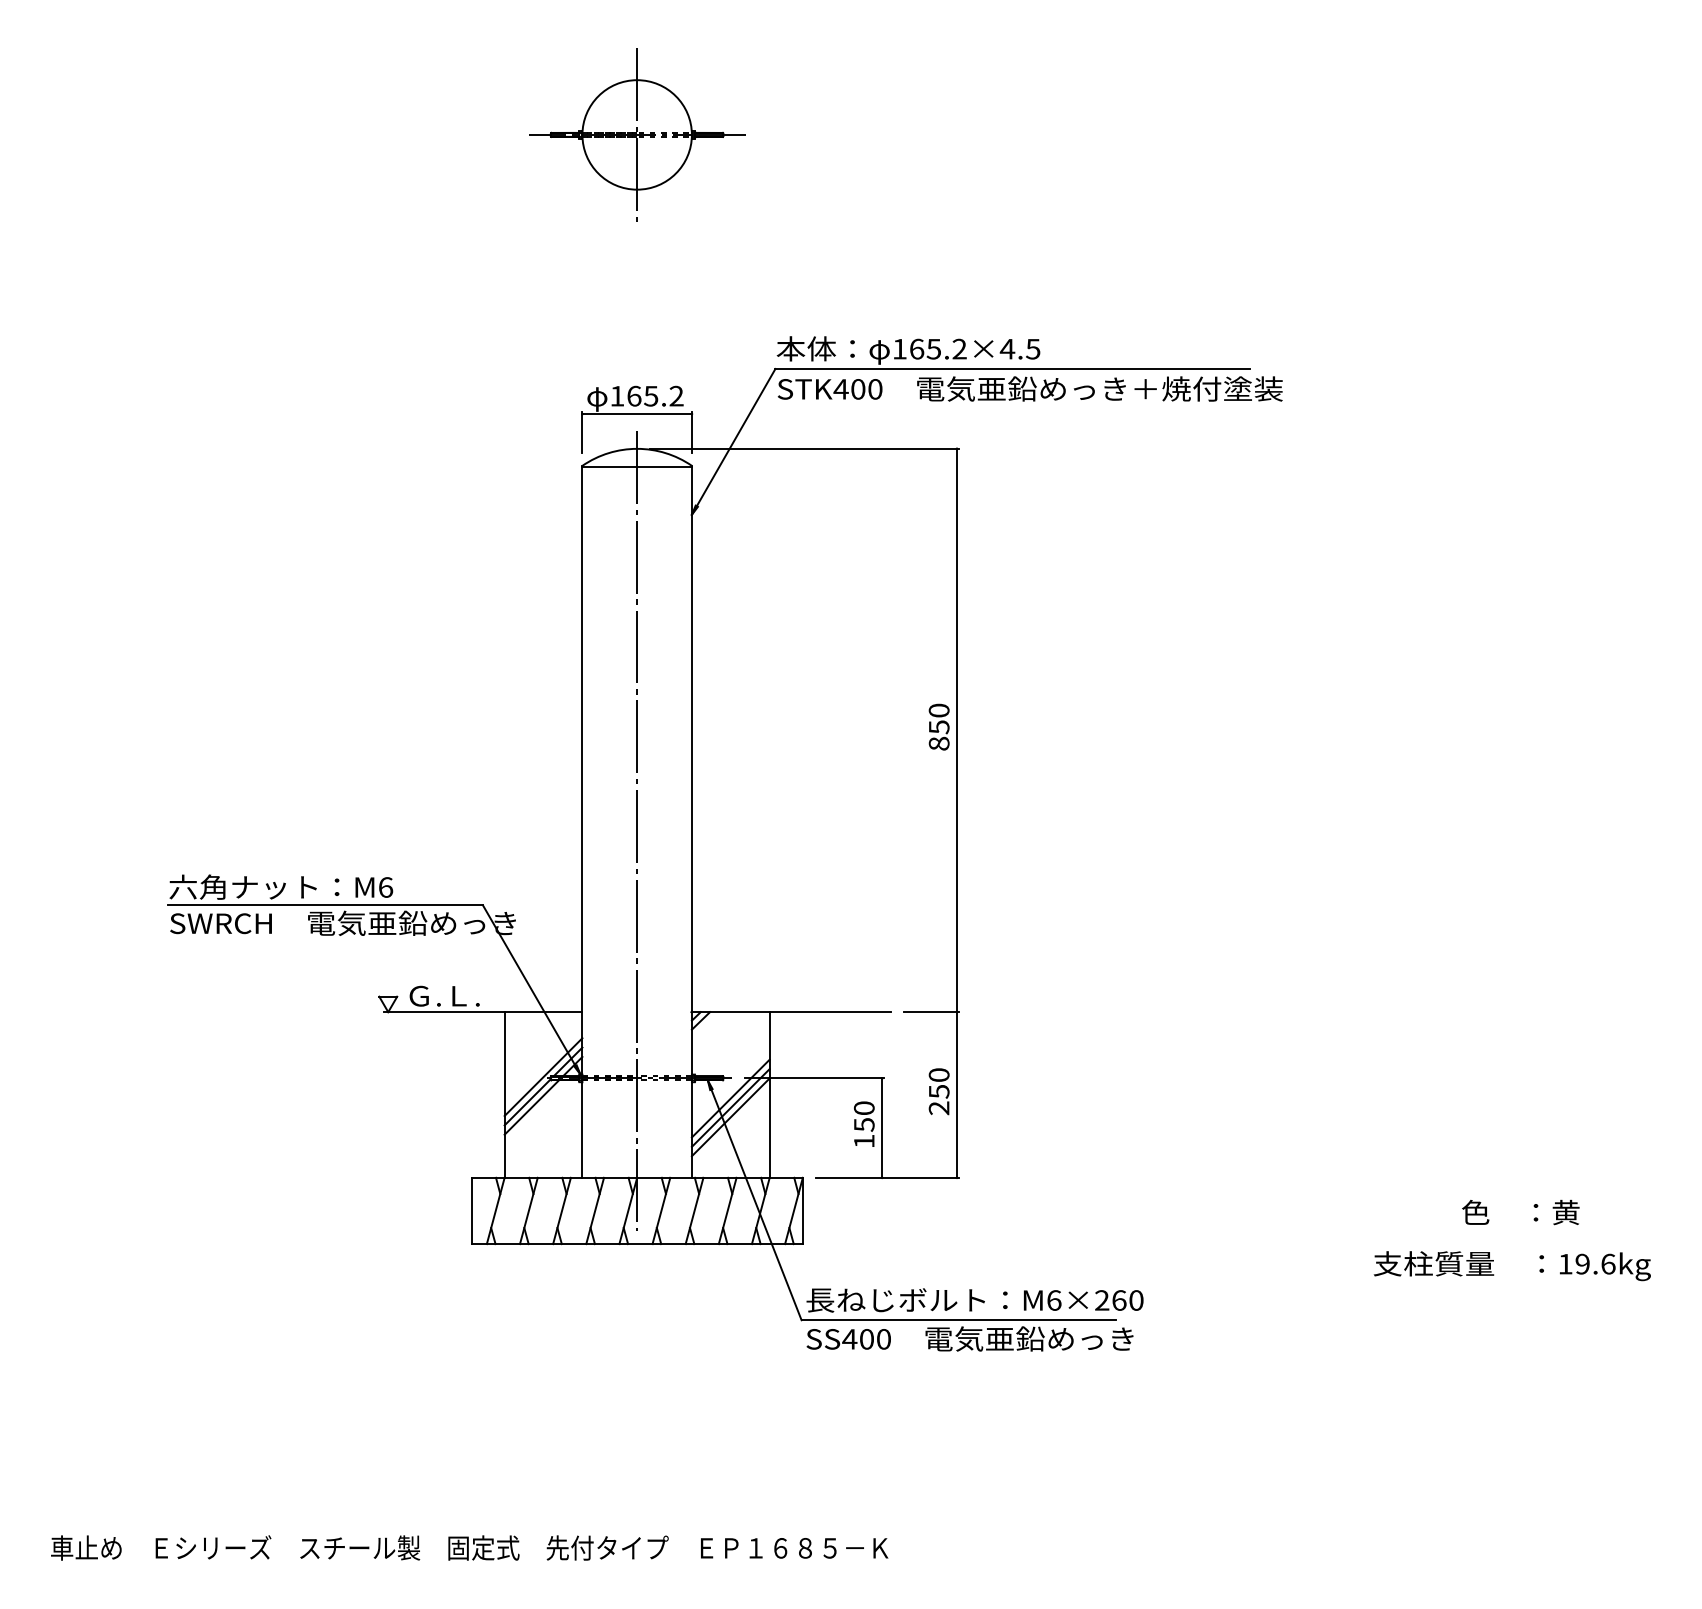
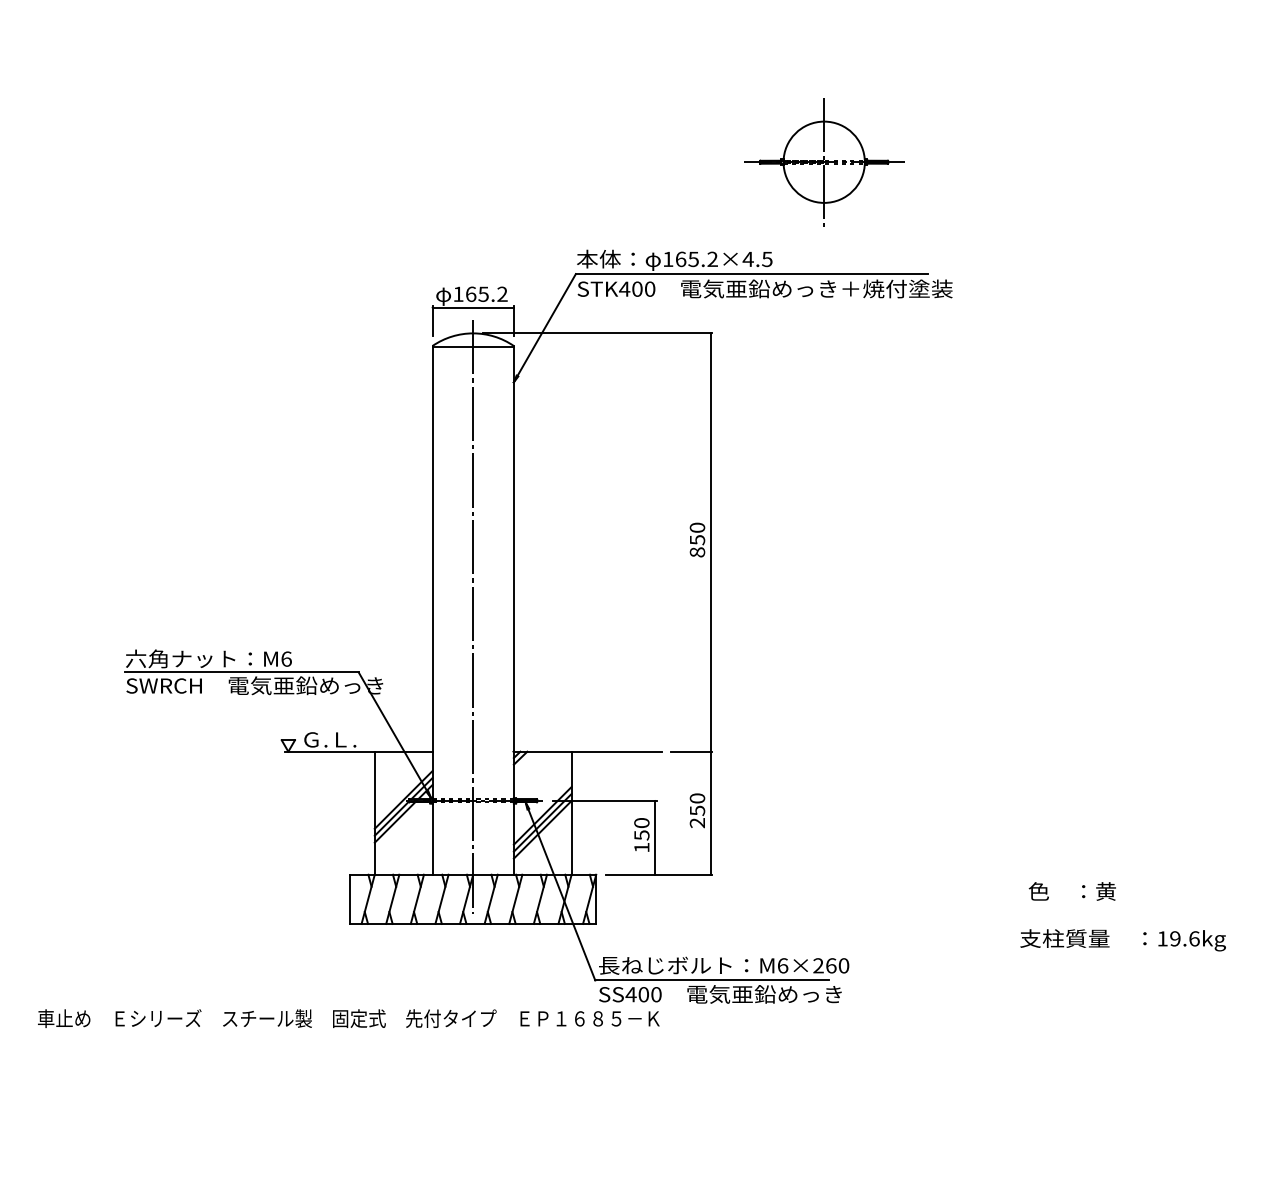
part: (637, 135) -> (824, 162), moved
text: (1519, 1212) -> (1071, 891), moved
text: (469, 1547) -> (348, 1018), moved

